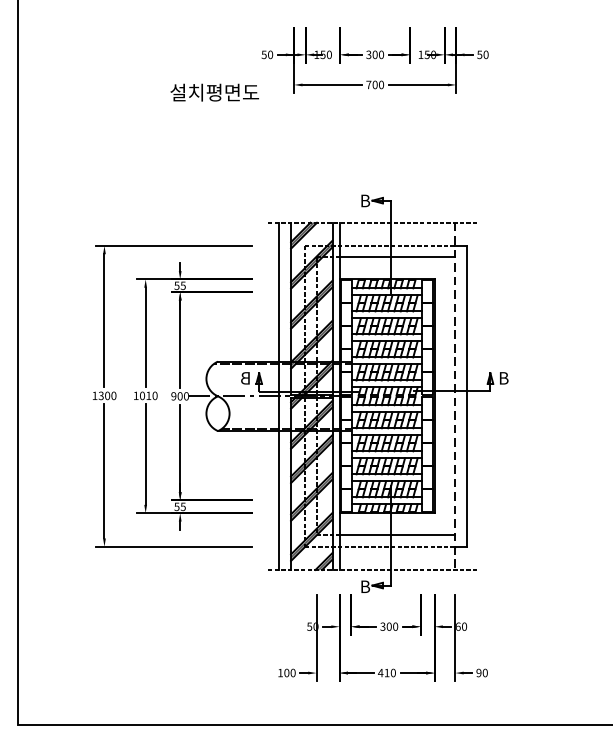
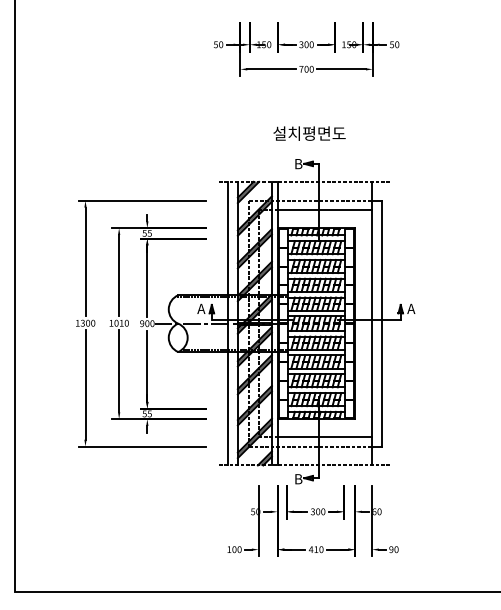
text: (214, 92) -> (309, 133), moved
text: (246, 377) -> (201, 308), B -> A
text: (503, 377) -> (411, 308), B -> A
line: (455, 396) -> (372, 323), dashed -> solid

